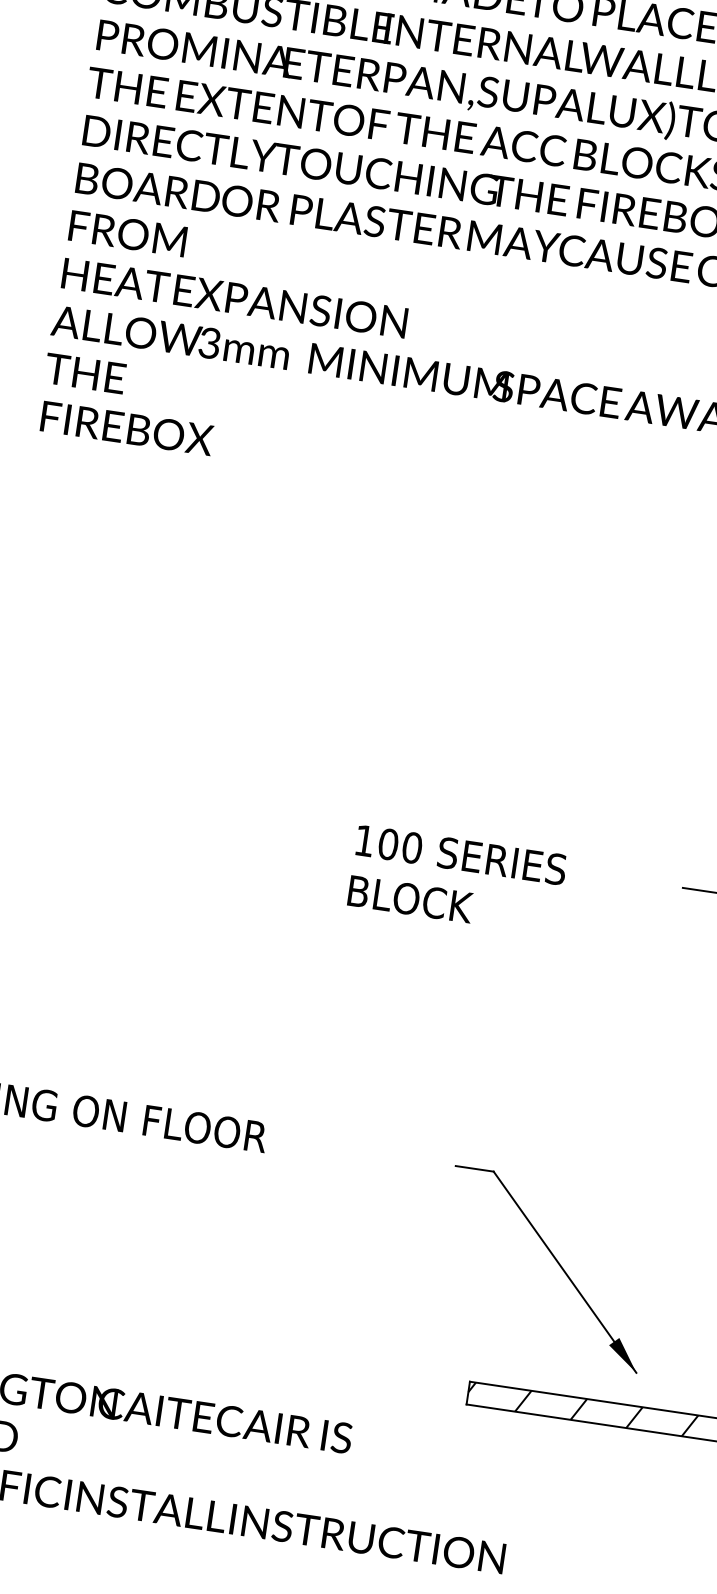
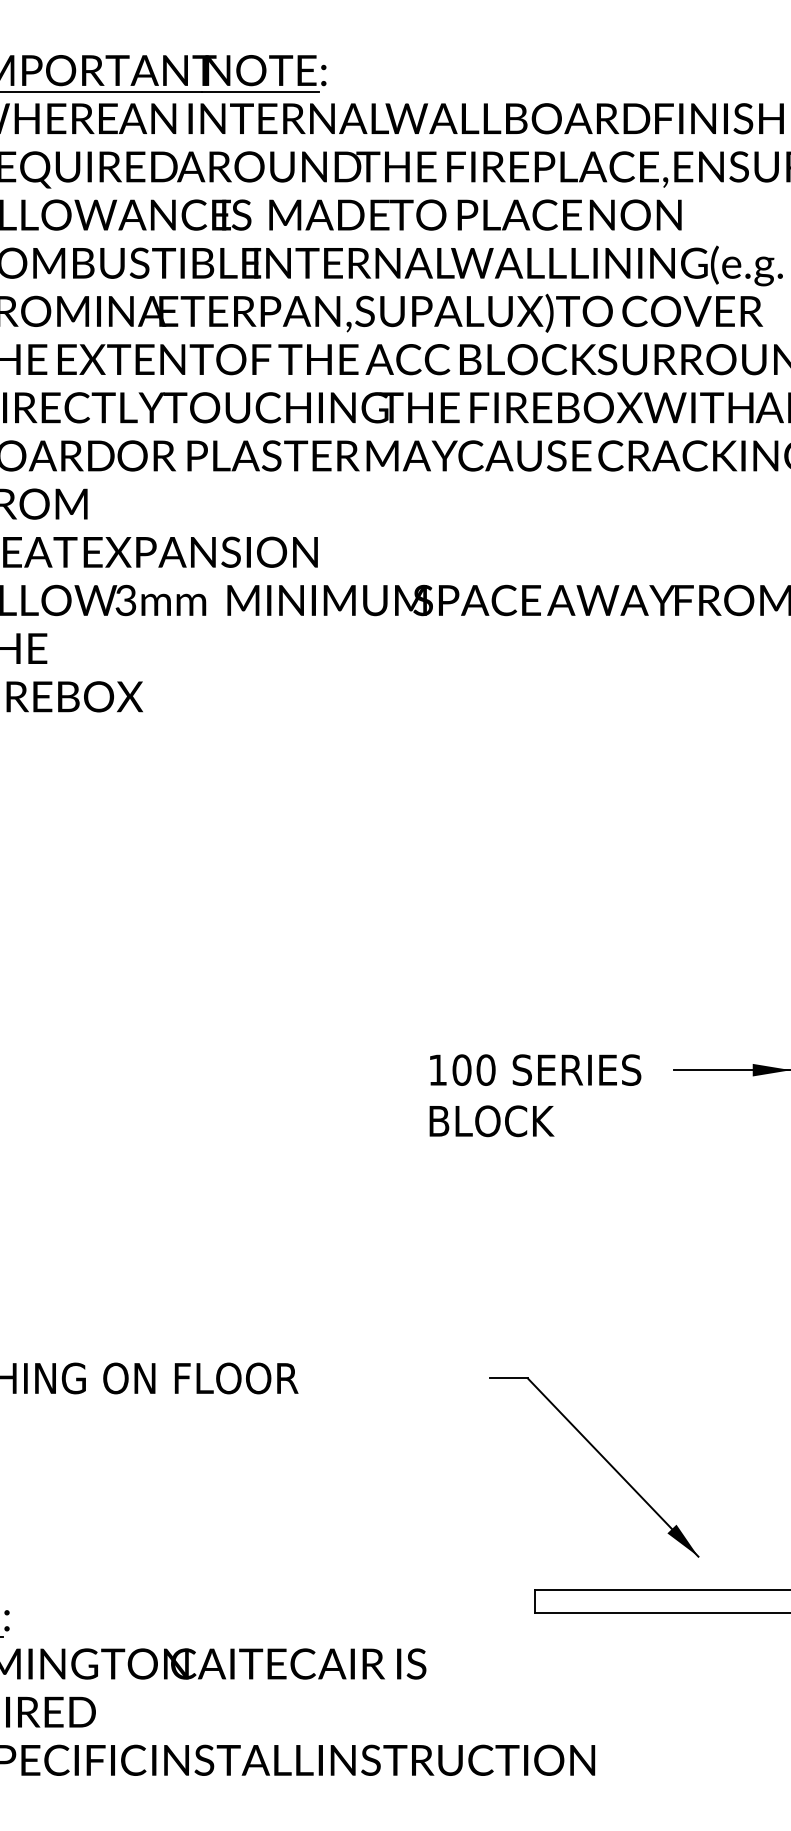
text: (457, 880) -> (535, 1095), moved
hatch: (582, 1409) -> (650, 1600), removed

